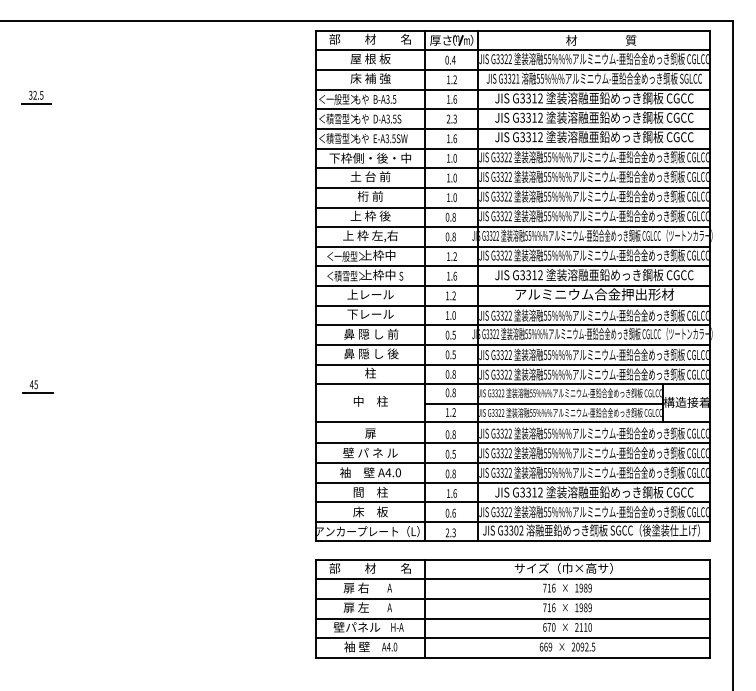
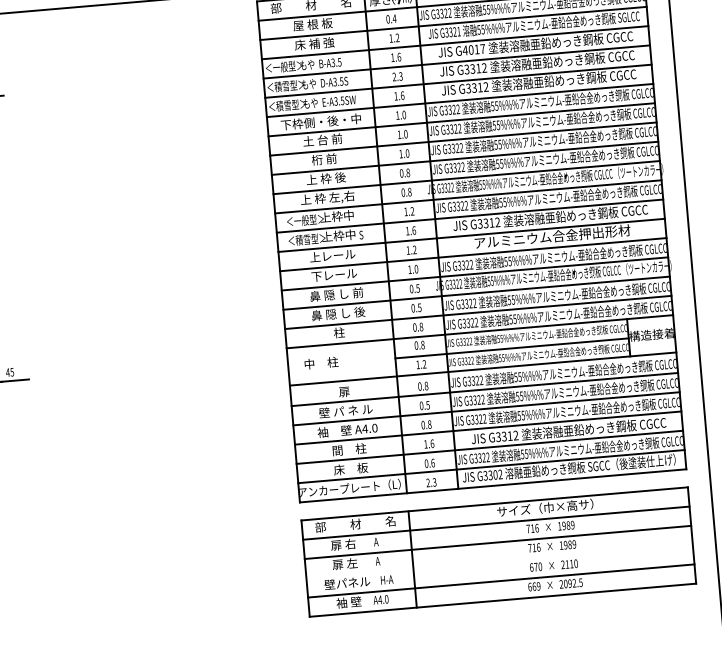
text: (531, 98) -> (474, 49), G3312 -> G4017
text: (370, 401) -> (321, 363), moved
line: (512, 618) -> (499, 561), removed

